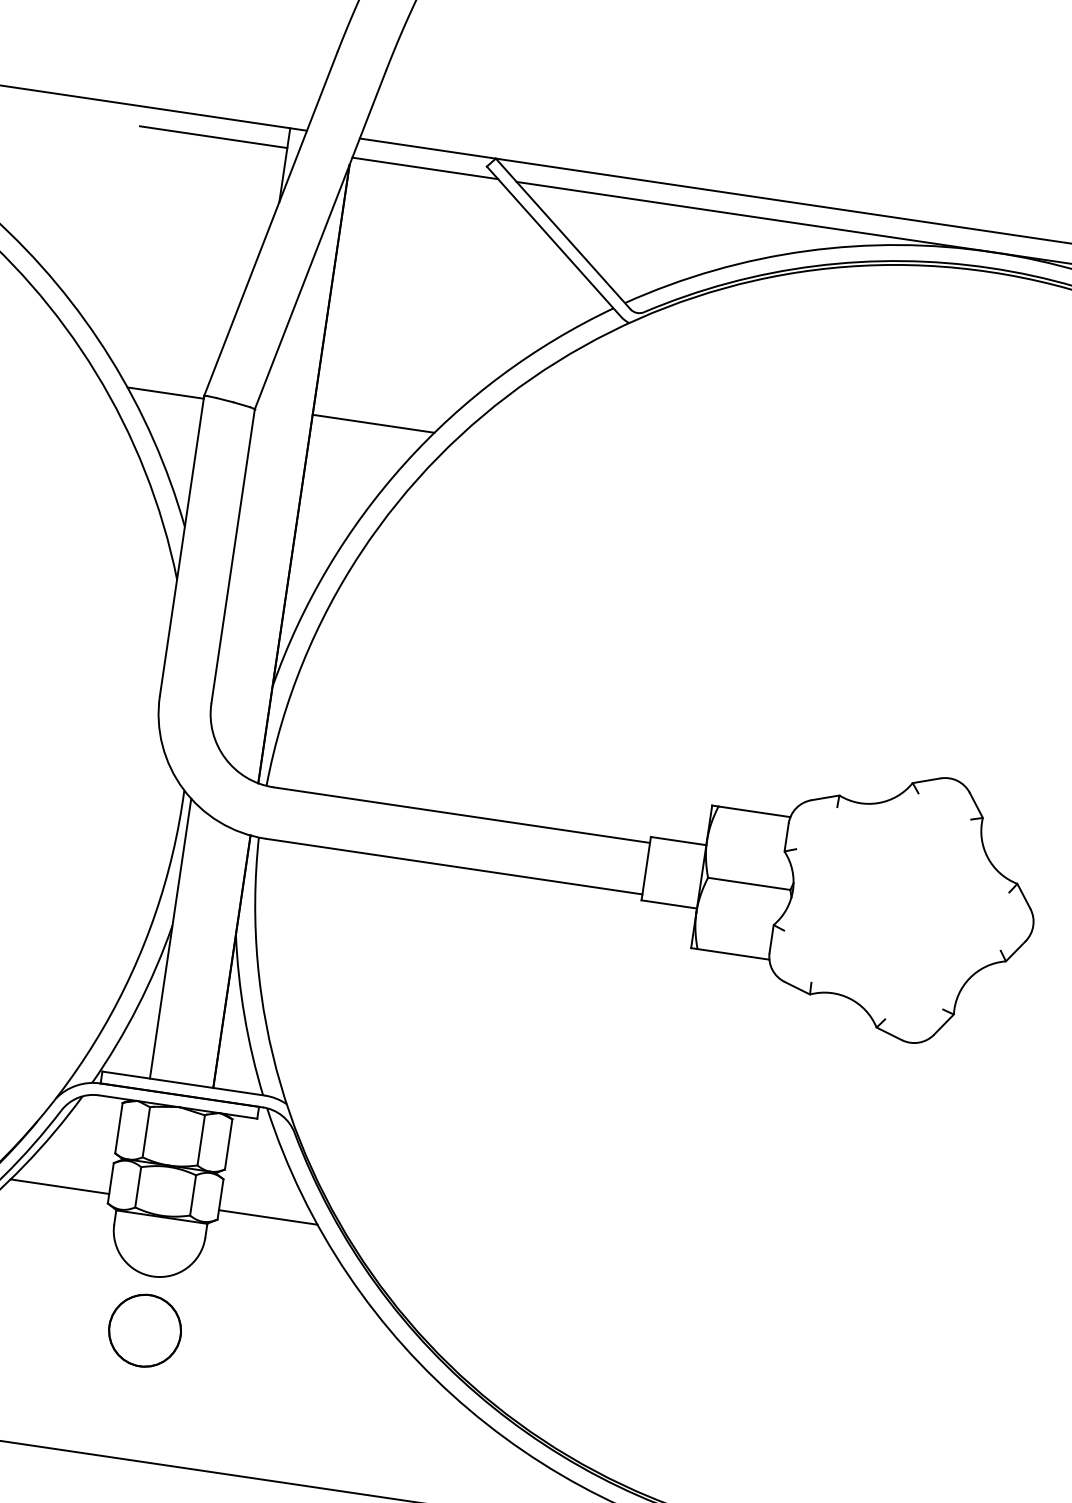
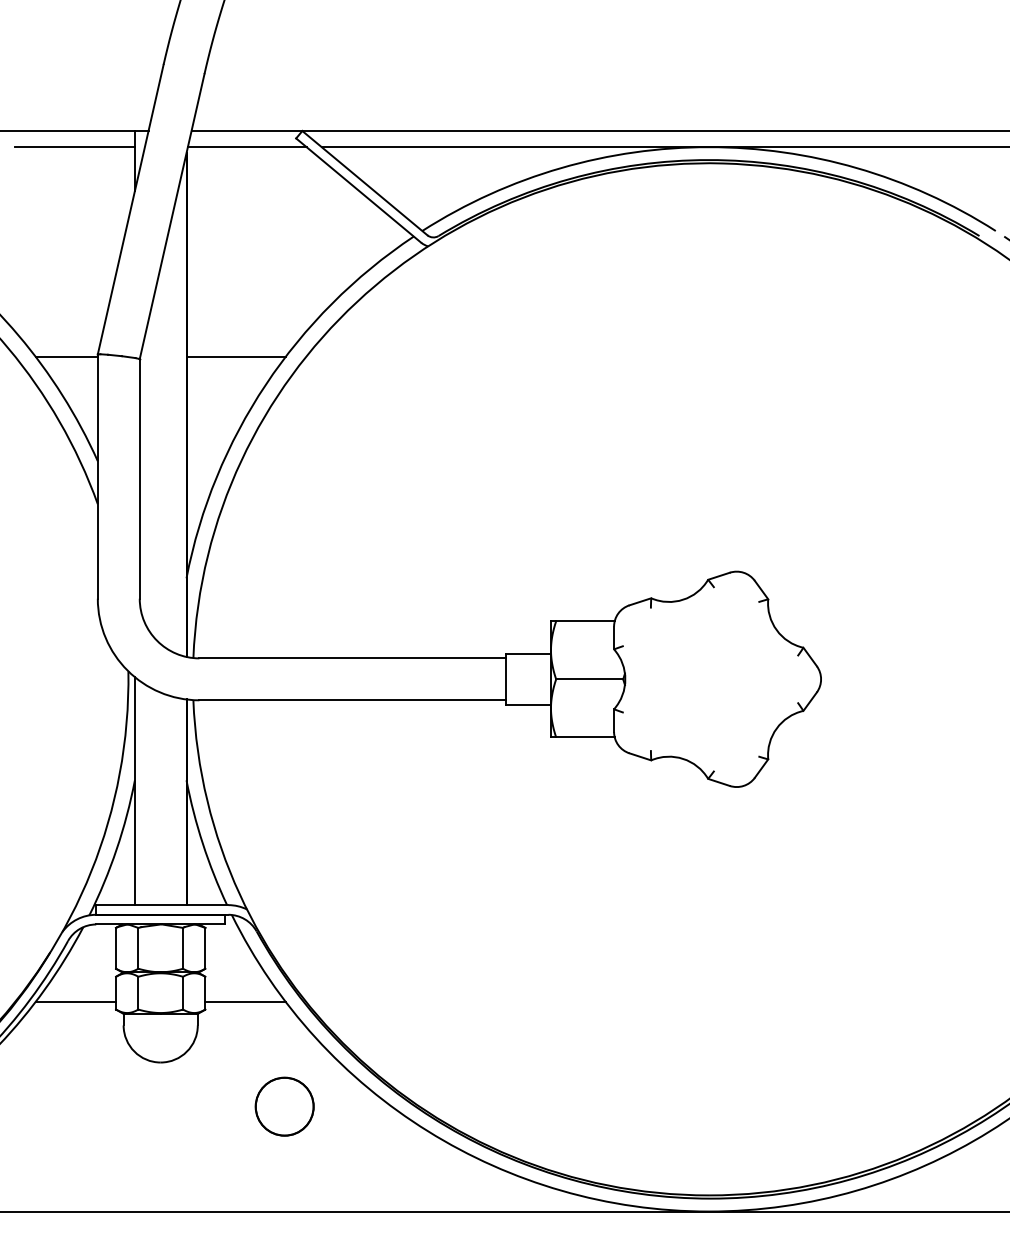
circle: (144, 1330) -> (284, 1106), moved

